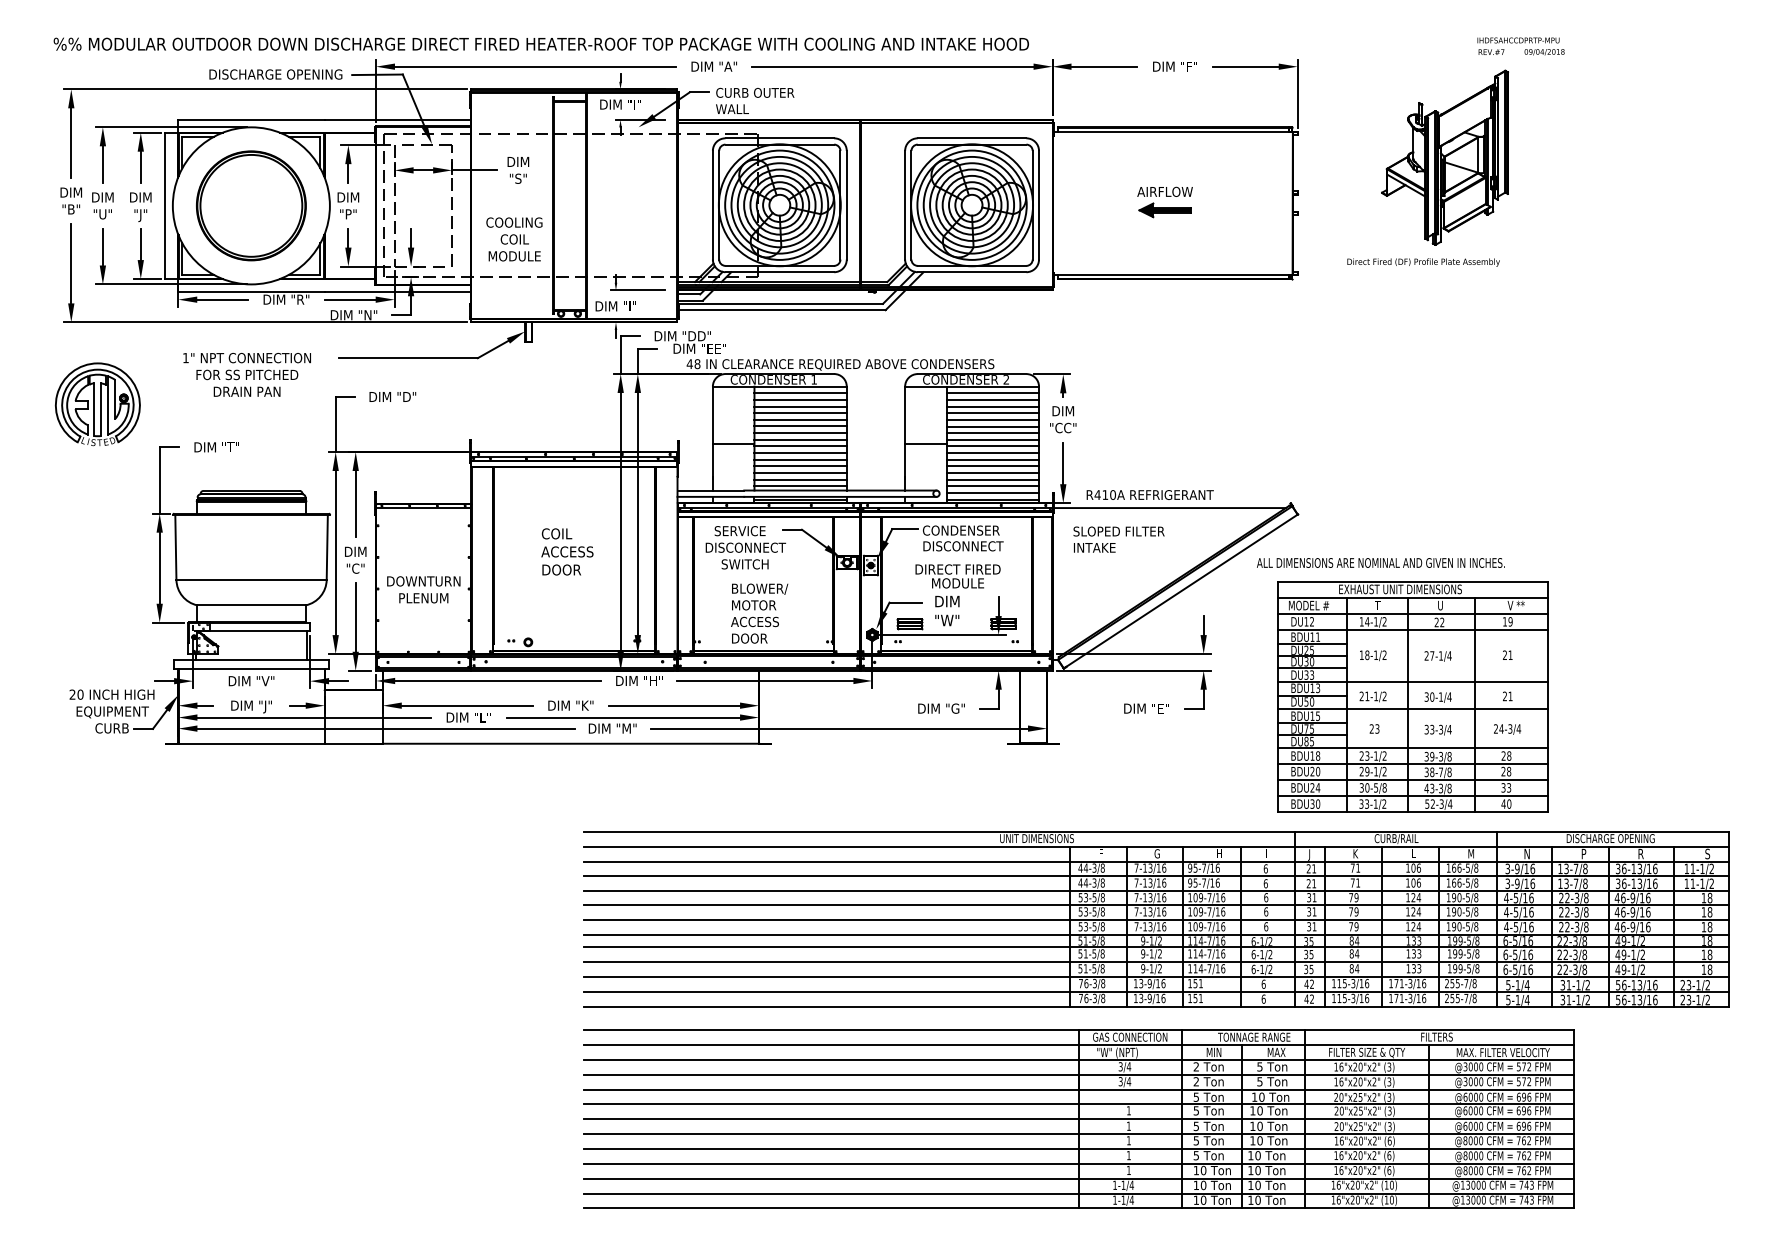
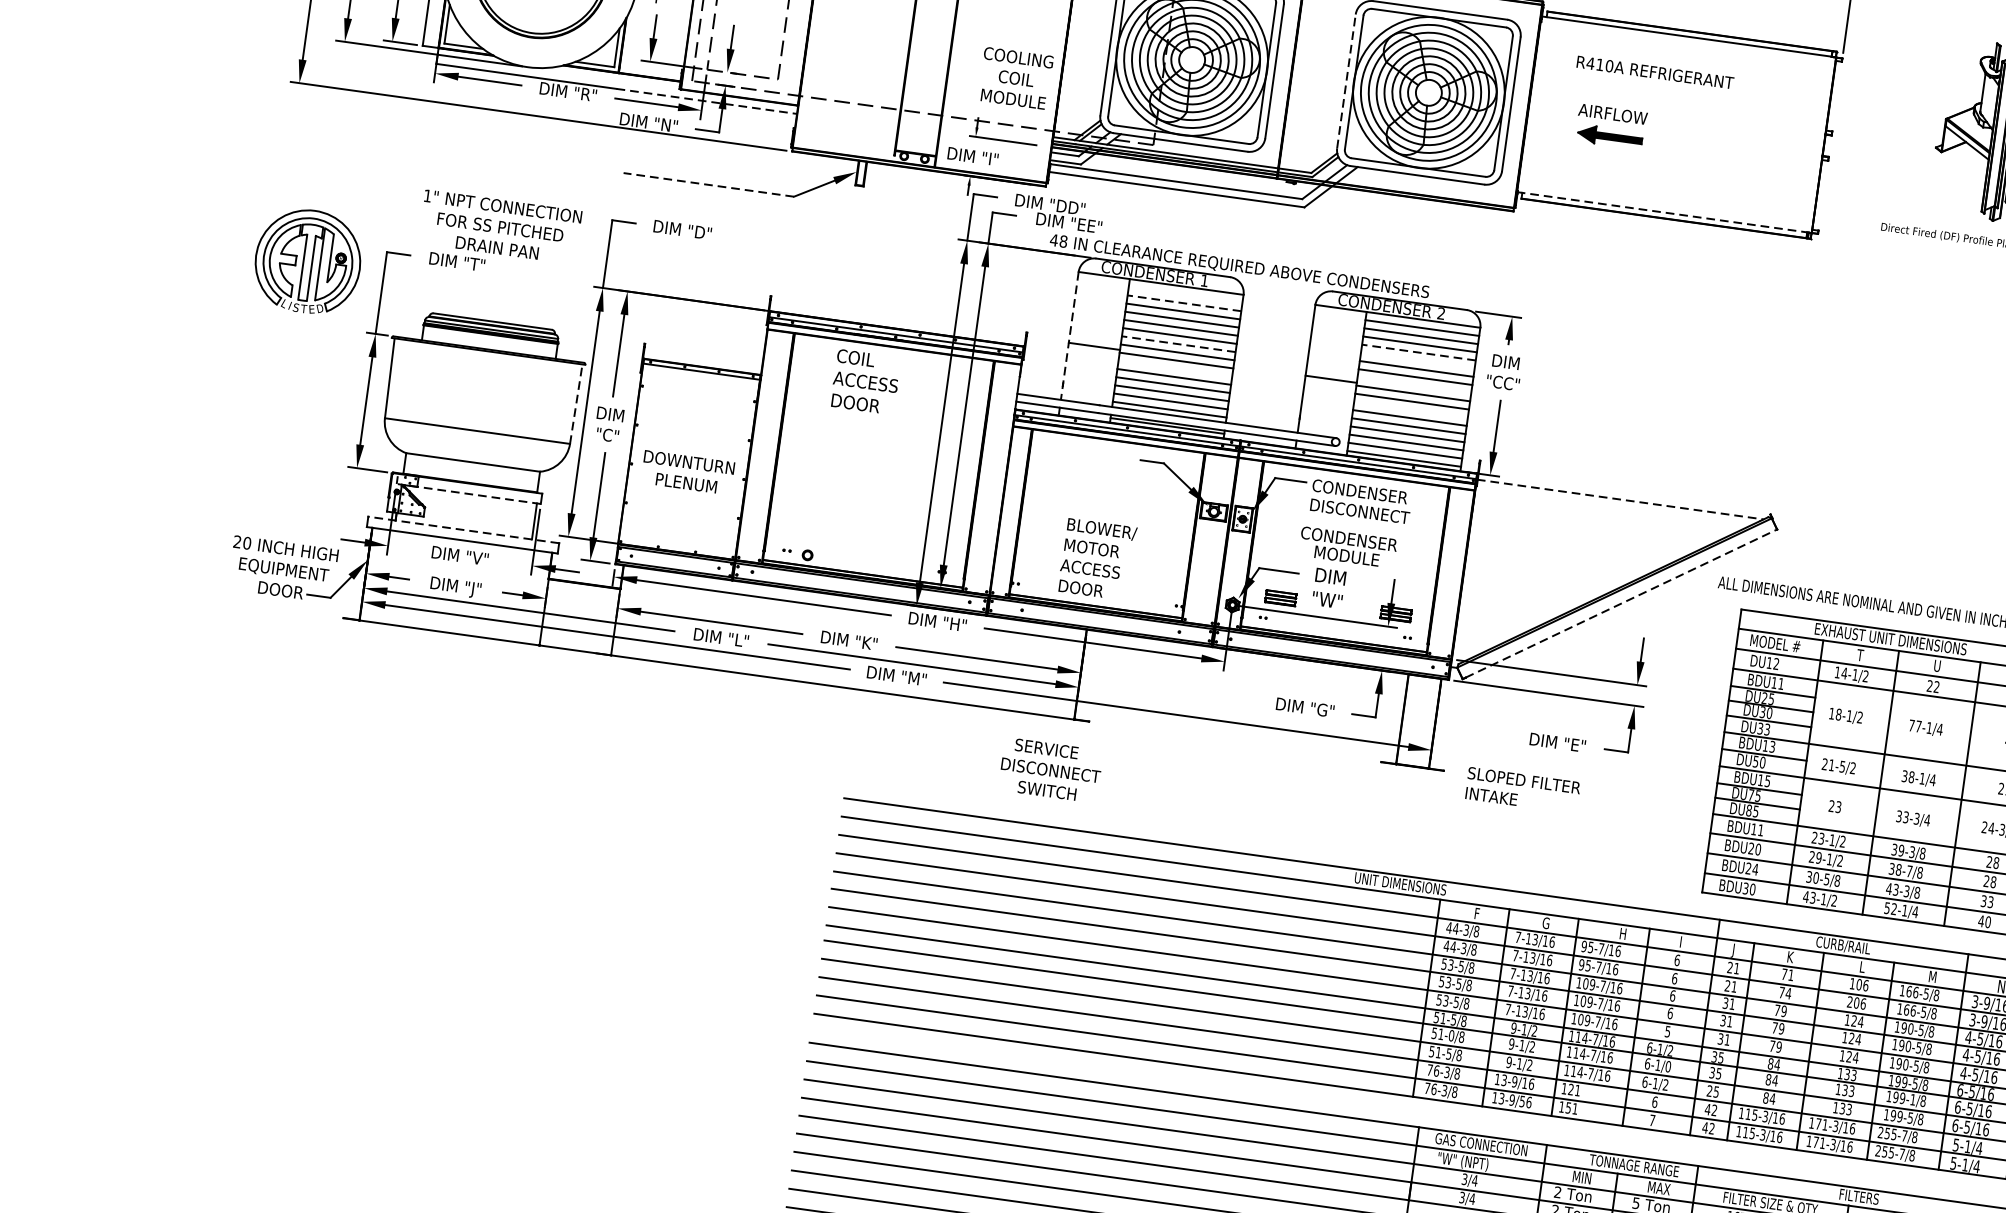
part: (1164, 202) -> (1610, 127), moved
line: (905, 204) -> (1347, 80), solid -> dashed
text: (514, 239) -> (1015, 78), moved
line: (1170, 274) -> (1661, 212), solid -> dashed
line: (398, 291) -> (707, 101), solid -> dashed
line: (408, 358) -> (708, 185), solid -> dashed
text: (246, 374) -> (499, 226), moved
line: (800, 393) -> (1185, 295), removed
line: (800, 399) -> (1184, 302), solid -> dashed
part: (97, 404) -> (307, 261), moved
line: (992, 413) -> (1418, 352), solid -> dashed
line: (992, 419) -> (1417, 360), removed
line: (800, 433) -> (1178, 344), solid -> dashed
line: (712, 438) -> (1069, 335), solid -> dashed
line: (992, 439) -> (1414, 384), removed
line: (800, 453) -> (1175, 369), removed
line: (992, 459) -> (1410, 409), removed
text: (1149, 494) -> (1654, 71), moved
line: (1169, 508) -> (1620, 500), solid -> dashed
text: (1118, 539) -> (1522, 790), moved
line: (327, 547) -> (576, 404), solid -> dashed
text: (745, 547) -> (1050, 769), moved
text: (567, 551) -> (865, 381), moved
text: (957, 569) -> (1348, 538), DIRECT FIRED -> CONDENSER
line: (1181, 590) -> (1620, 603), solid -> dashed
line: (259, 630) -> (478, 494), solid -> dashed
text: (1426, 655) -> (1911, 725), 27-1/4 -> 77-1/4
line: (251, 660) -> (463, 530), solid -> dashed
text: (1376, 696) -> (1843, 766), 21-1/2 -> 21-5/2
text: (1432, 696) -> (1912, 776), 30-1/4 -> 38-1/4
text: (112, 728) -> (280, 590), CURB -> DOOR
text: (1318, 755) -> (1761, 829), BDU18 -> BDU11
text: (1361, 803) -> (1806, 896), 33-1/2 -> 43-1/2
text: (1441, 803) -> (1904, 909), 52-3/4 -> 52-1/4
text: (1358, 882) -> (1789, 992), 71 -> 74
text: (1407, 882) -> (1849, 1001), 106 -> 206
text: (1266, 926) -> (1668, 1031), 6 -> 5
text: (1094, 953) -> (1451, 1035), 51-5/8 -> 51-0/8
text: (1468, 953) -> (1912, 1099), 199-5/8 -> 199-1/8
text: (1270, 954) -> (1668, 1066), 6-1/2 -> 6-1/0
text: (1306, 969) -> (1710, 1091), 35 -> 25
text: (1195, 983) -> (1571, 1089), 151 -> 121
text: (1157, 998) -> (1521, 1101), 13-9/16 -> 13-9/56
text: (1263, 998) -> (1652, 1119), 6 -> 7

